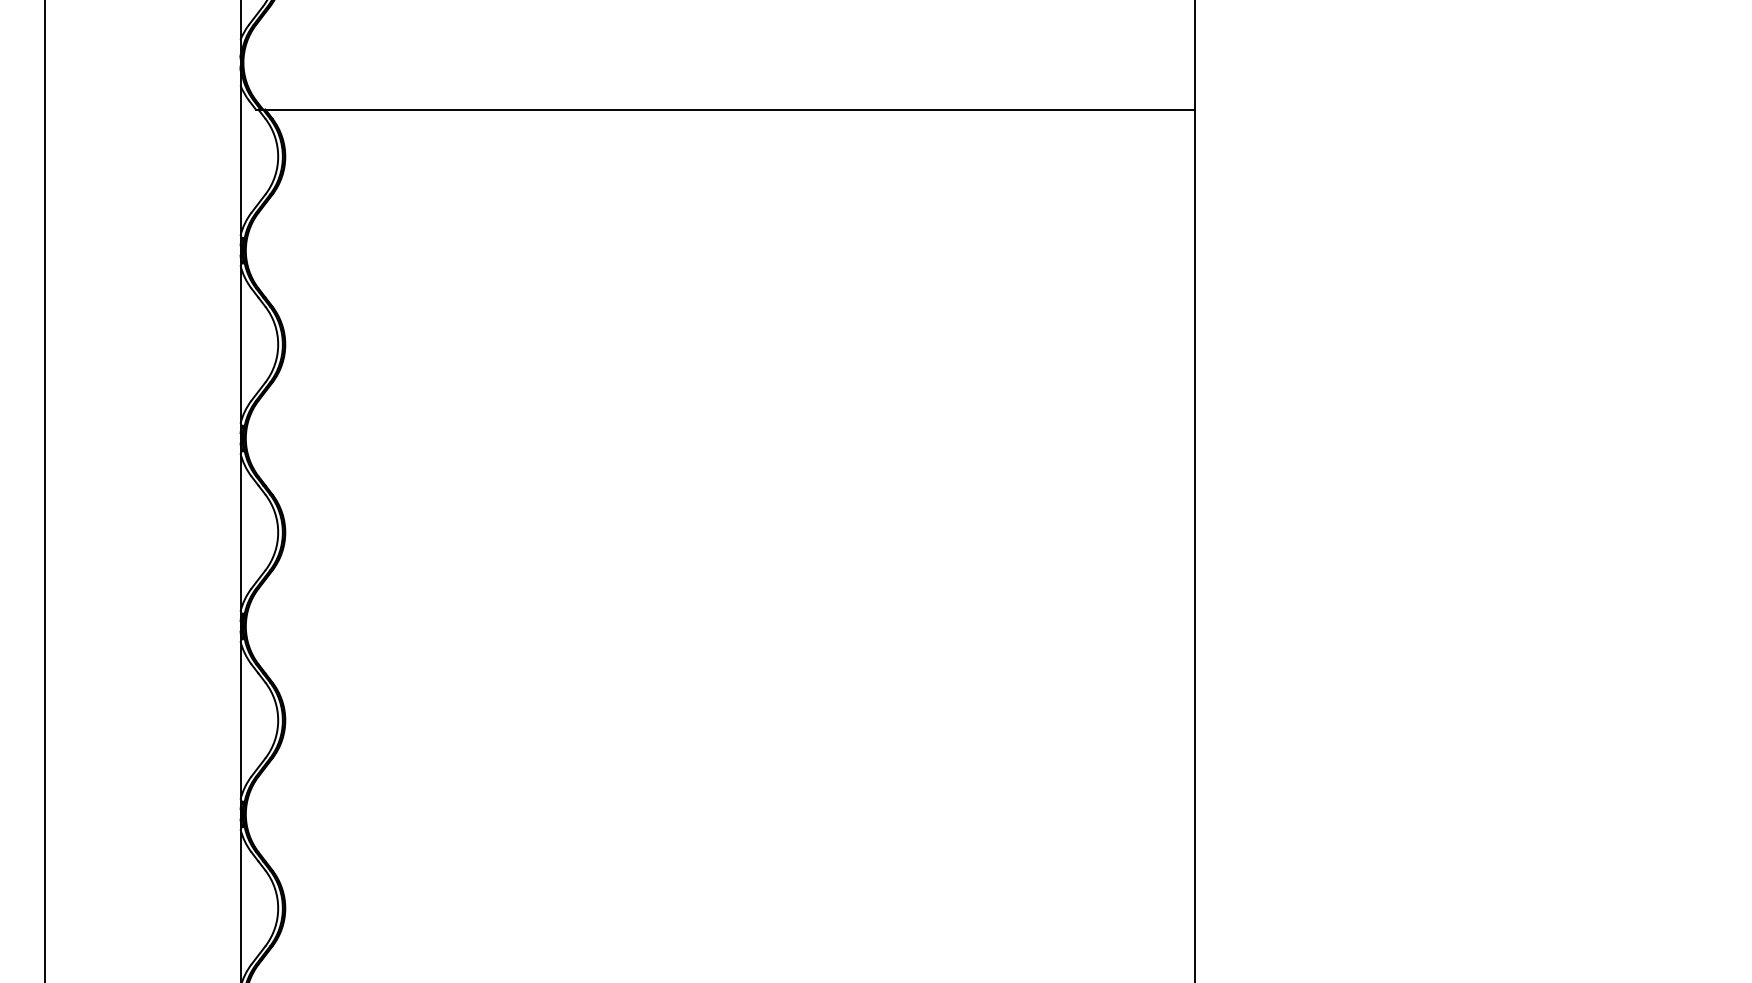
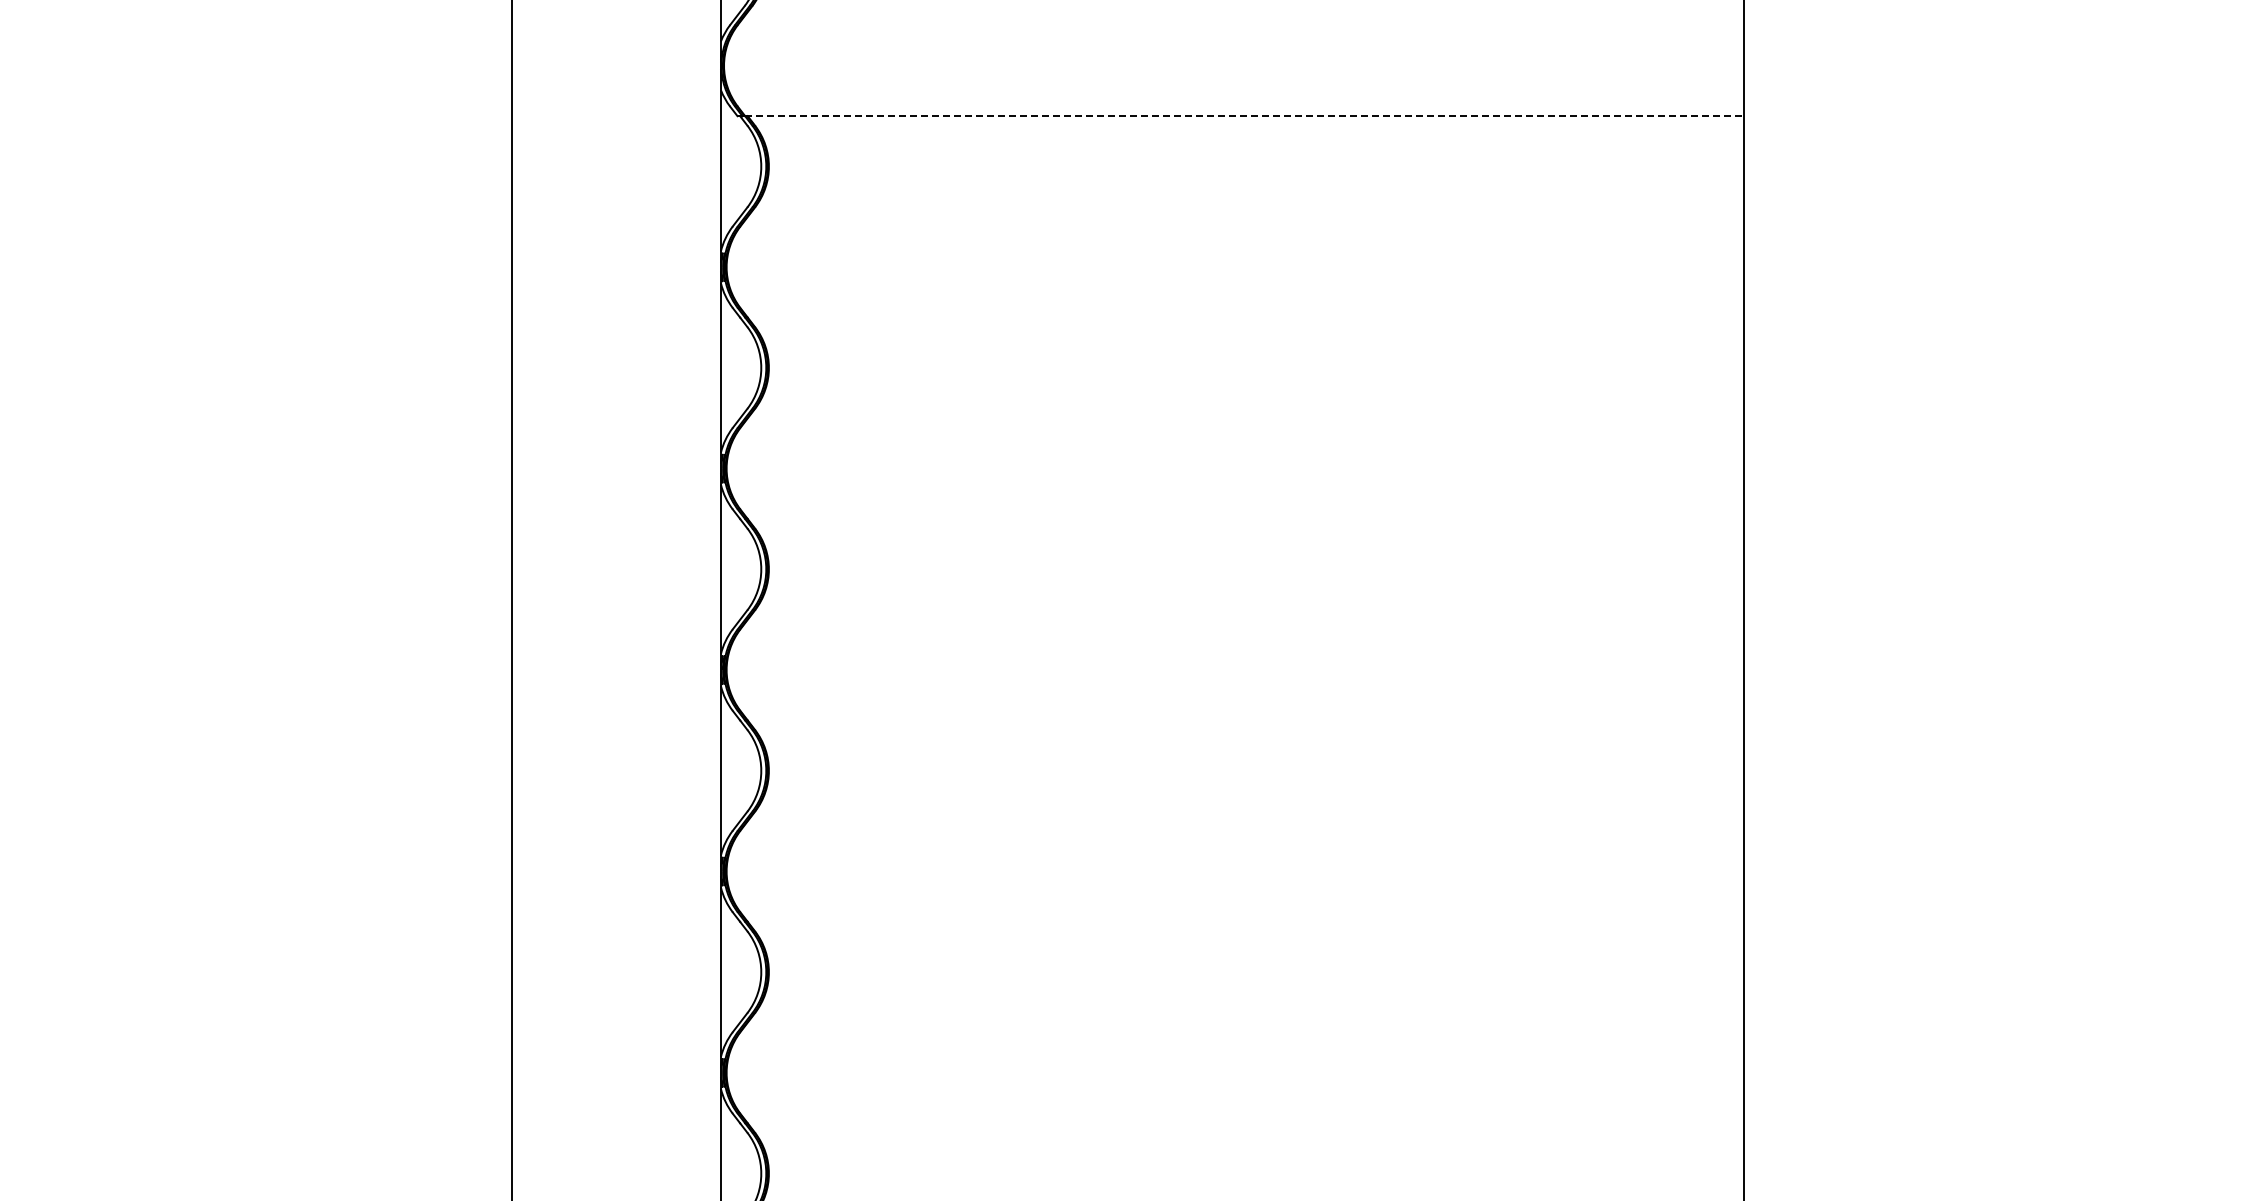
line: (729, 109) -> (1244, 116), solid -> dashed

